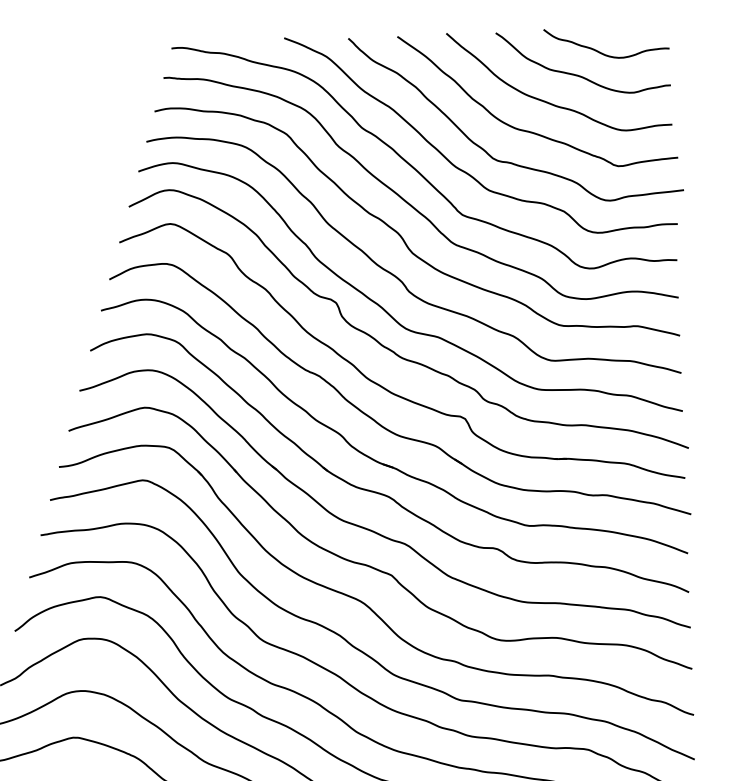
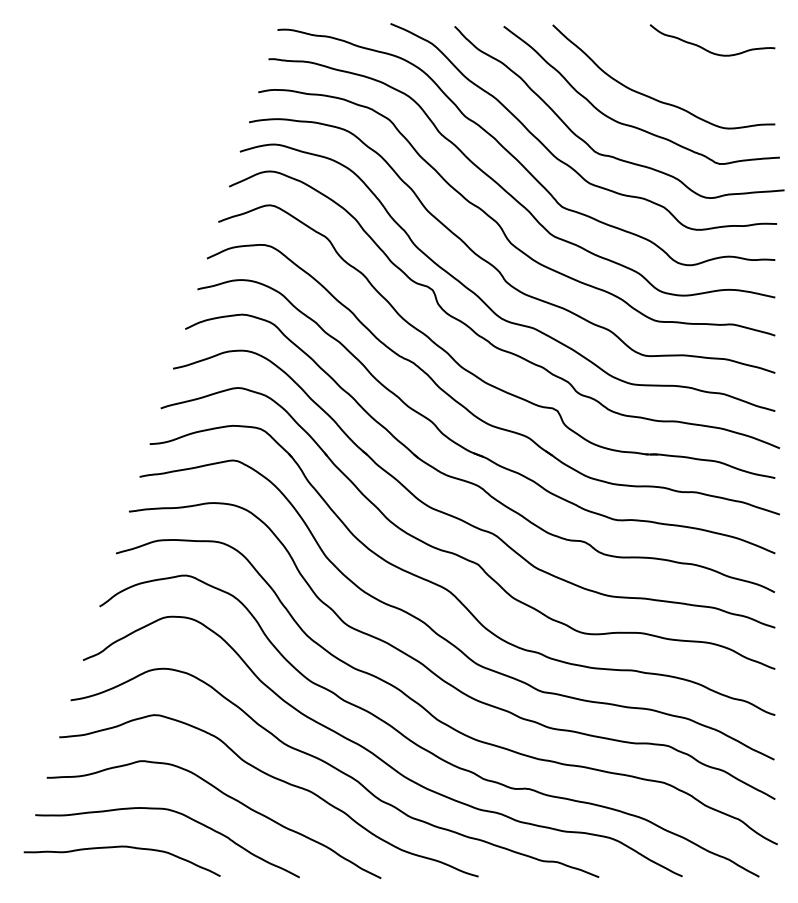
curve: (579, 75) -> (684, 71), removed

